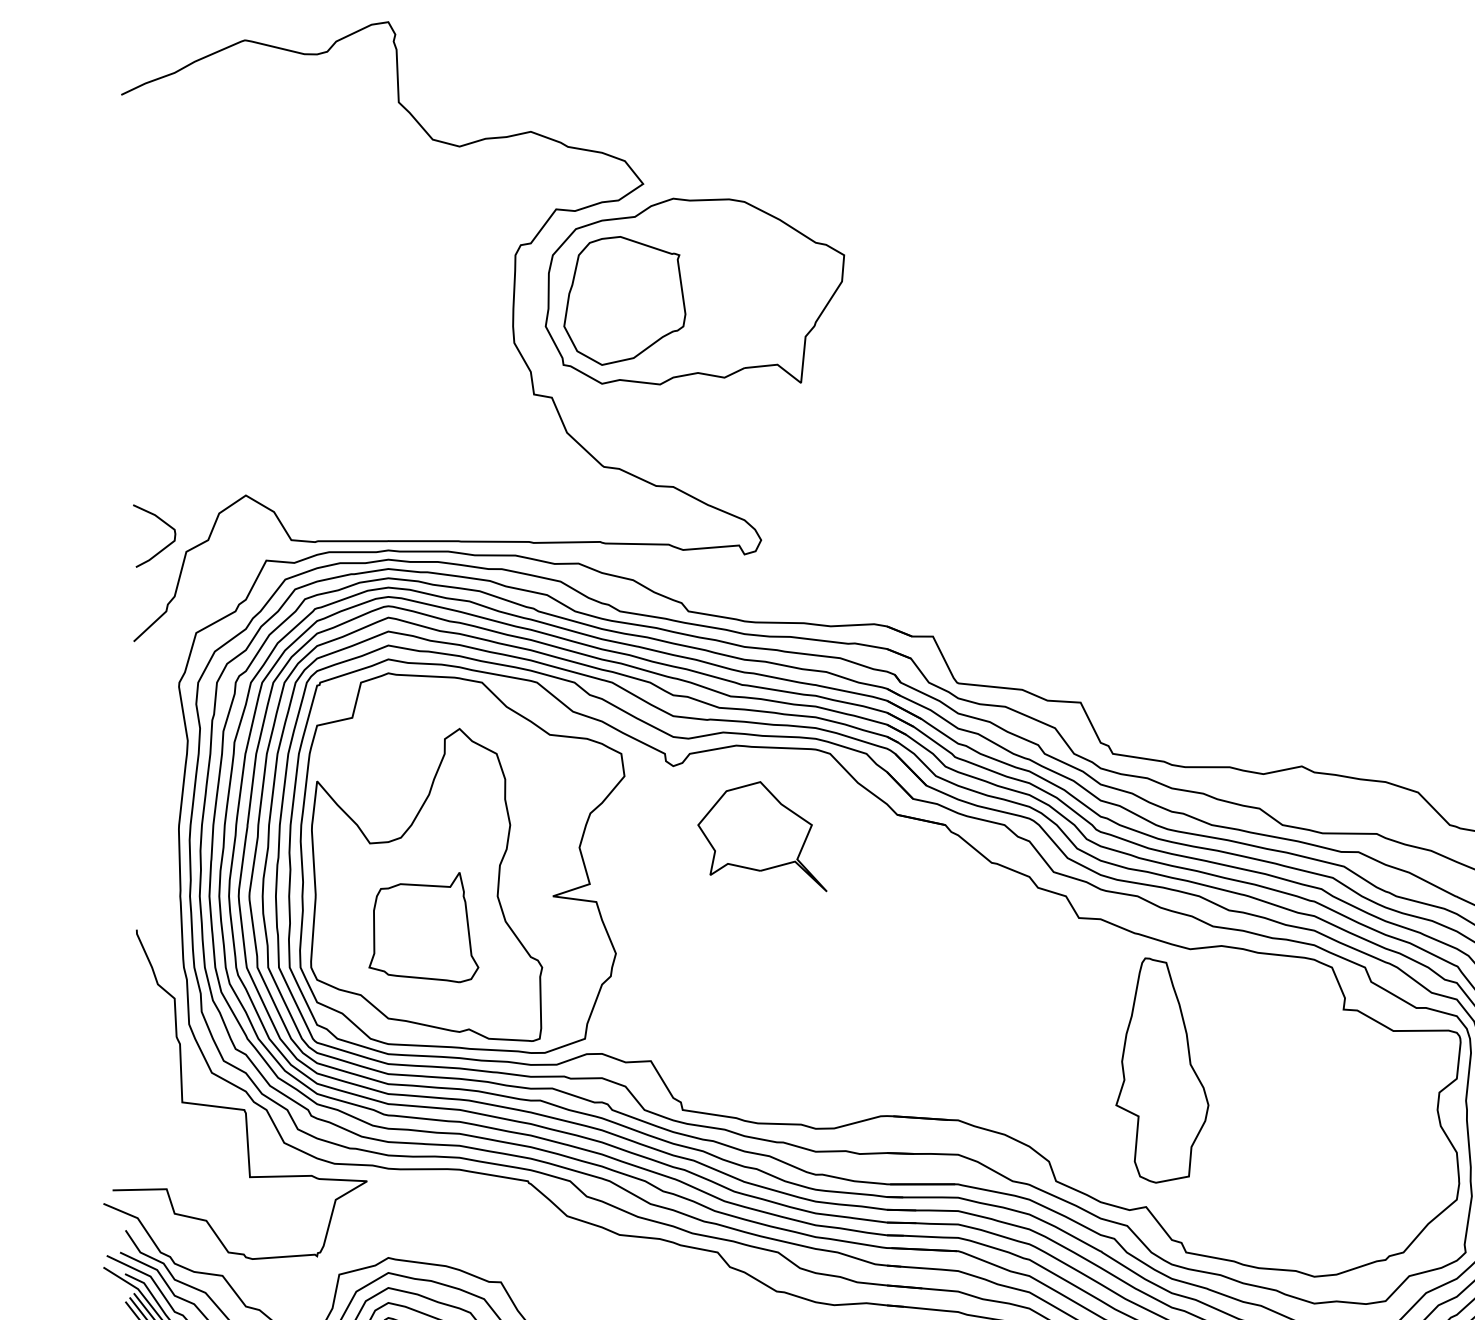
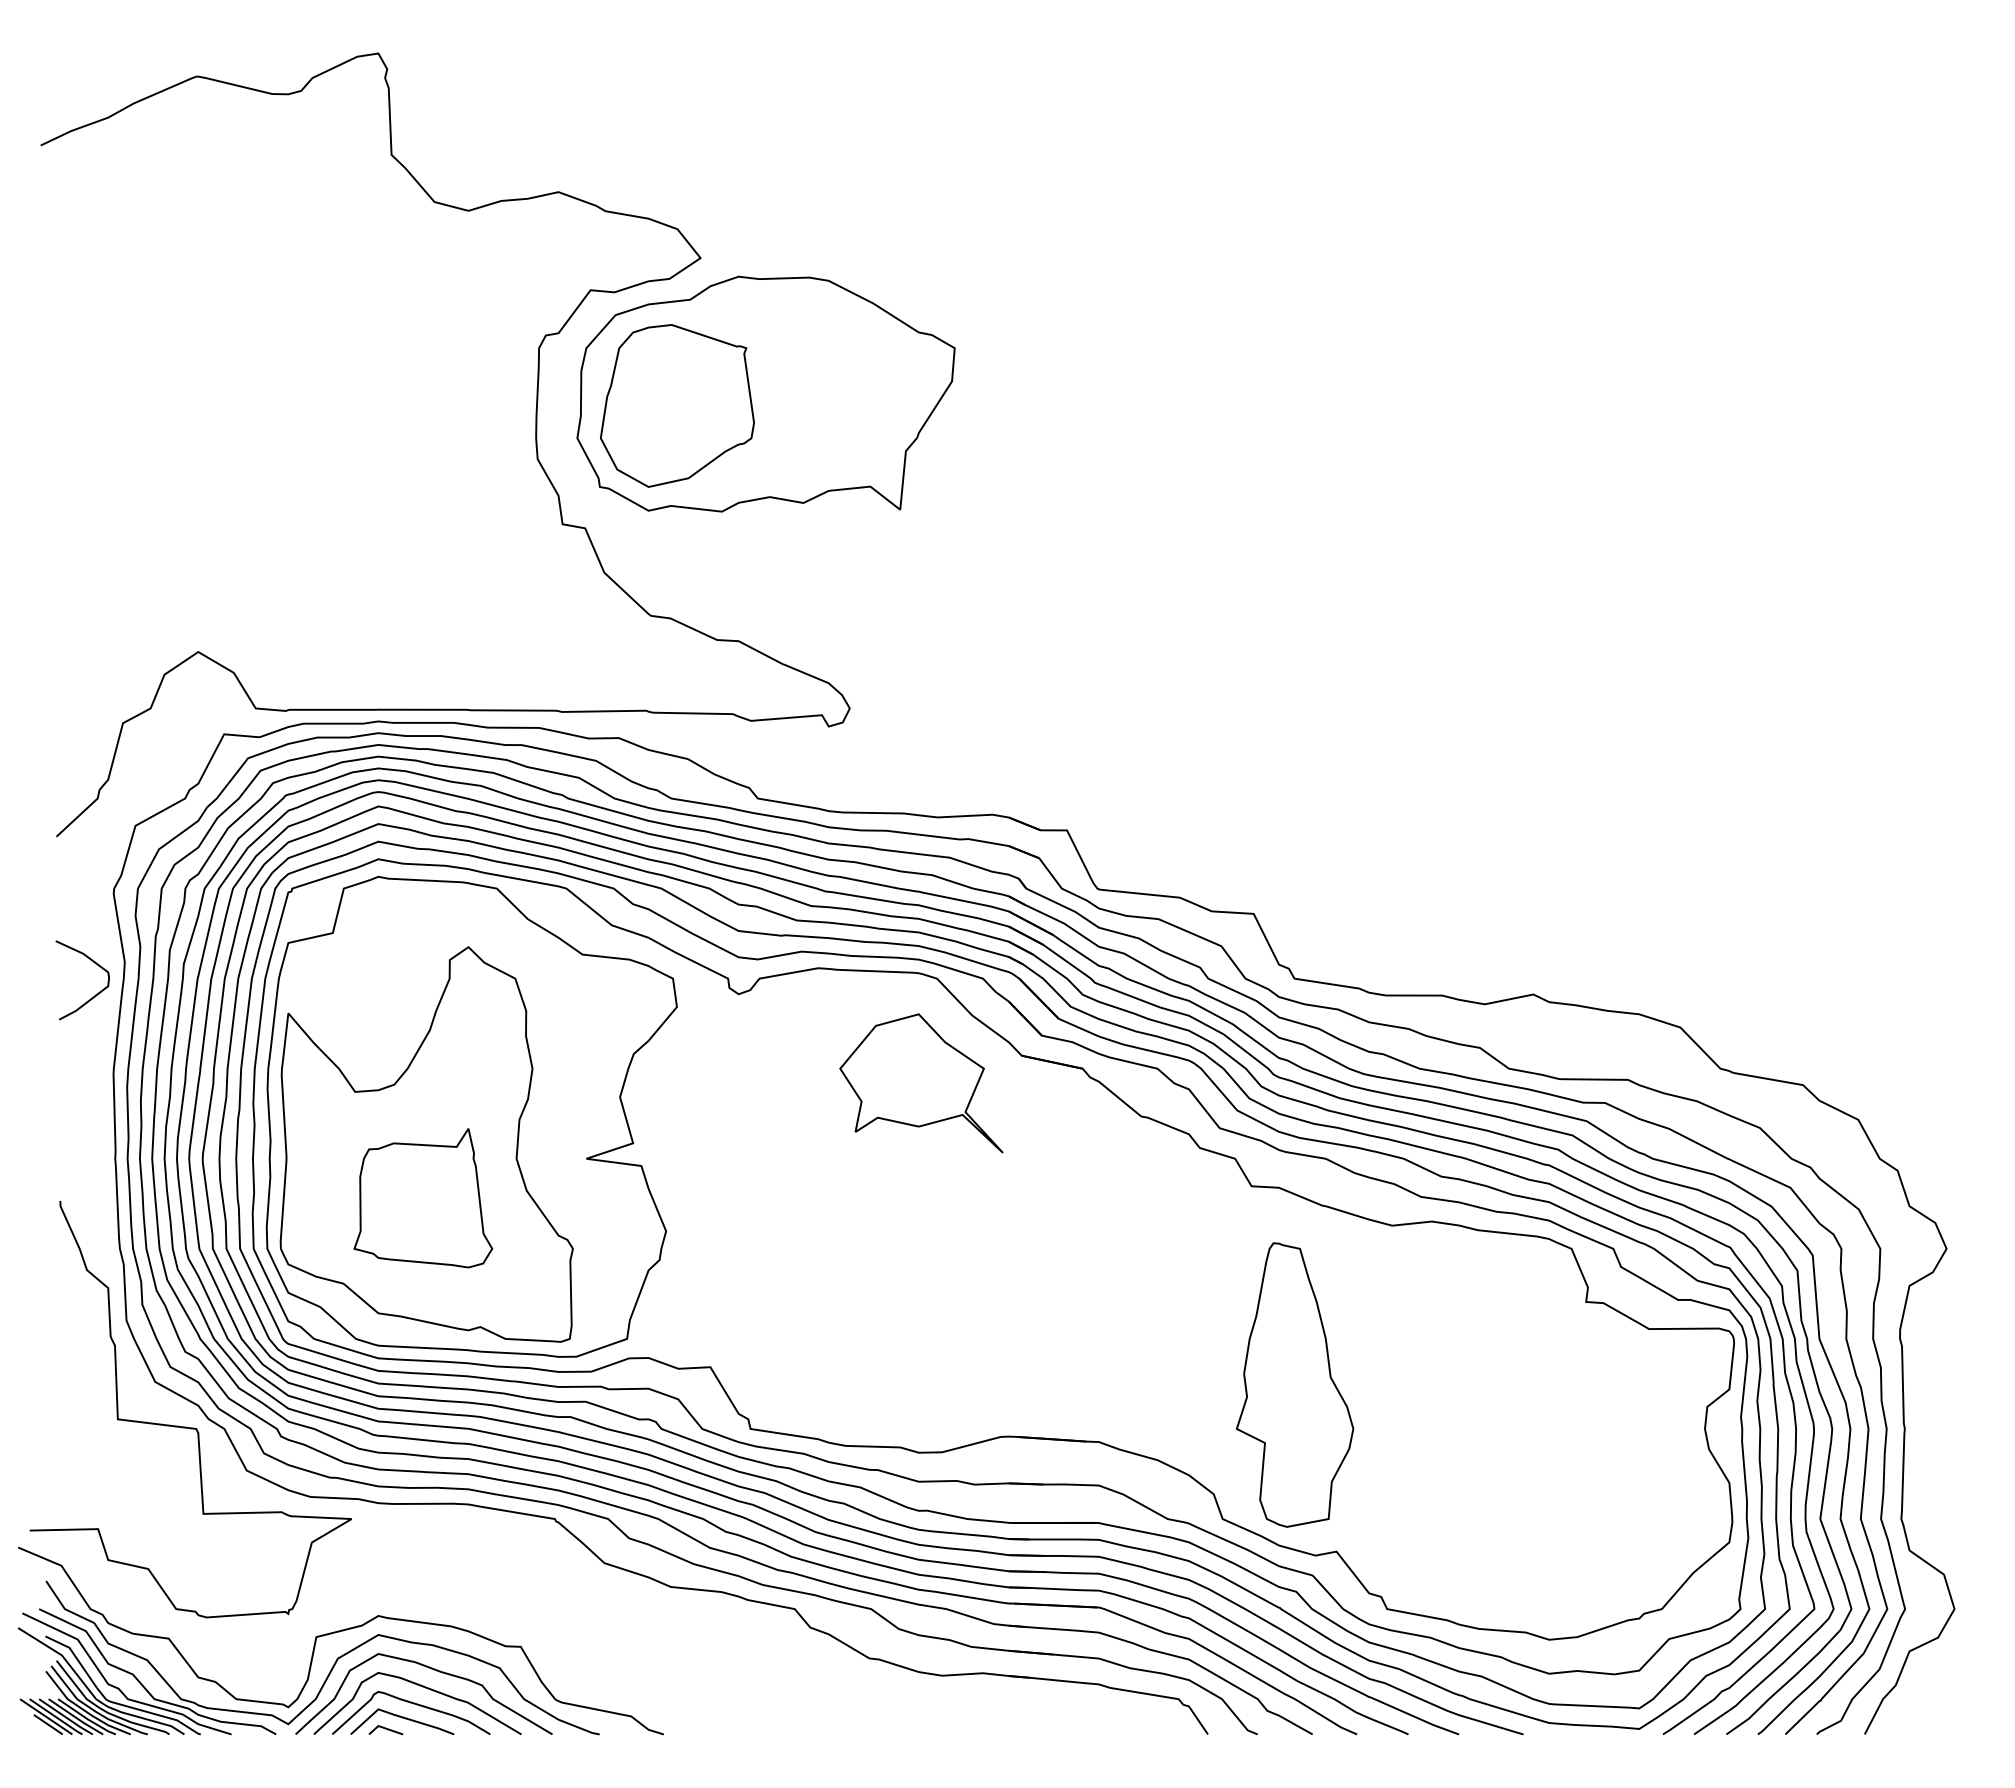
curve: (164, 547) -> (95, 994), moved
part: (762, 836) -> (921, 1083), moved
part: (1161, 1070) -> (1294, 1384), moved

